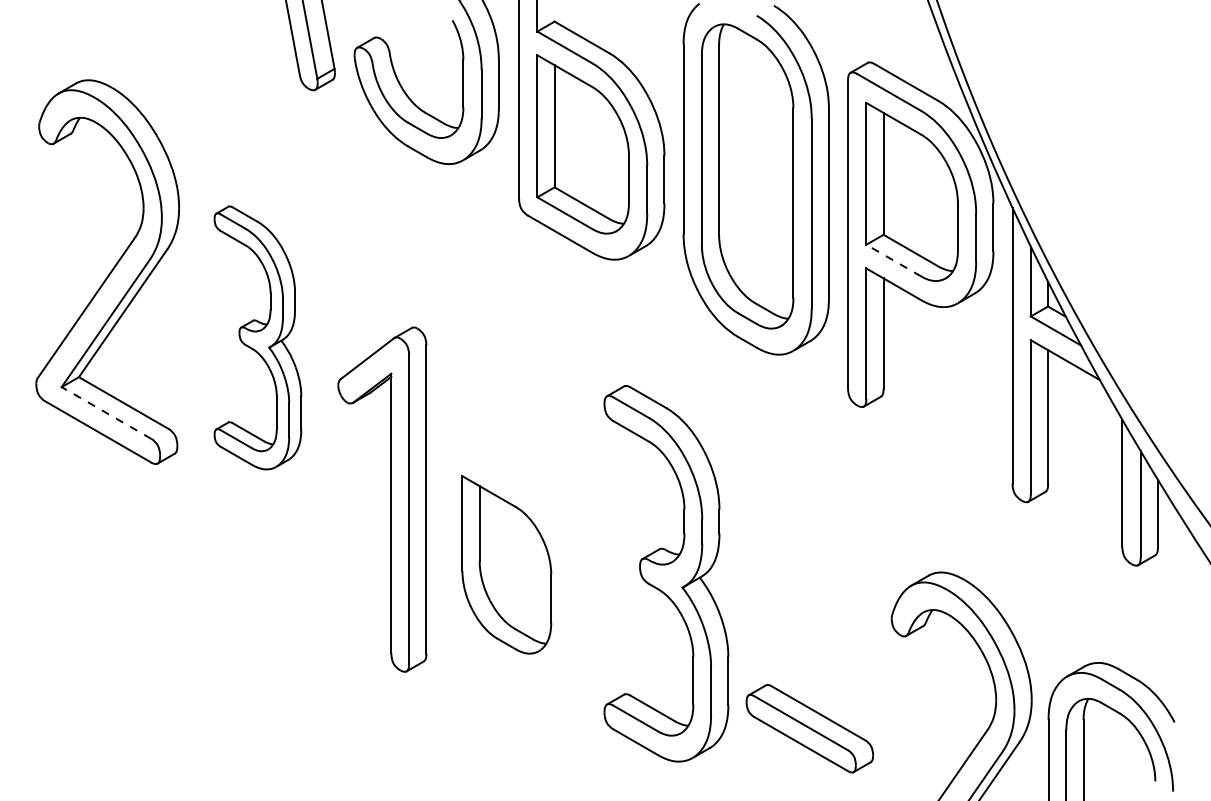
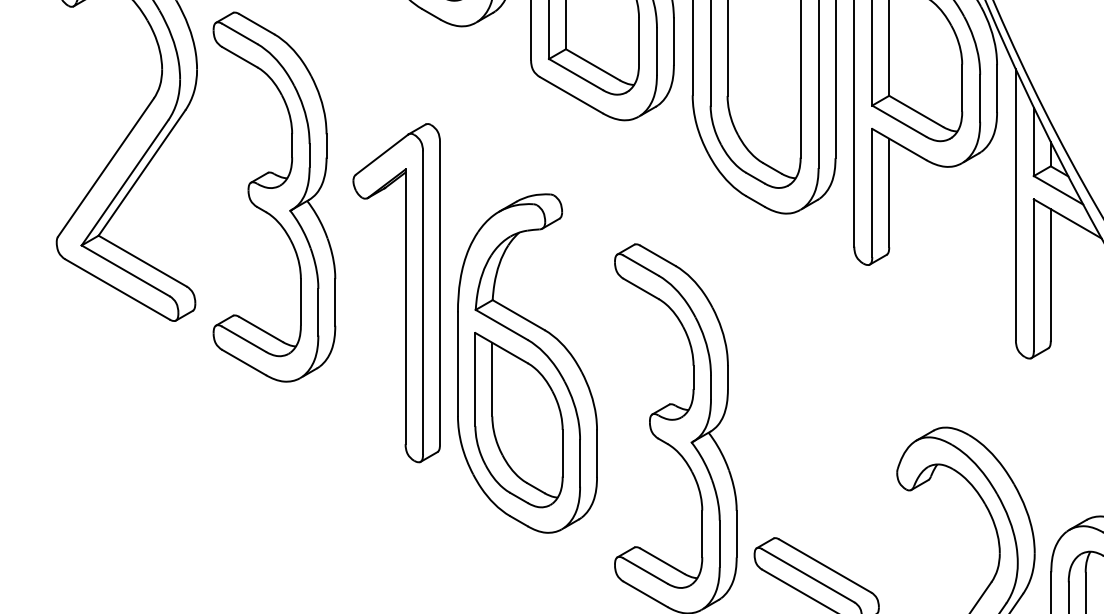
line: (893, 260) -> (898, 121), dashed -> solid
part: (257, 337) -> (274, 196), size x1.43
line: (106, 412) -> (125, 270), dashed -> solid
part: (390, 499) -> (404, 293), moved
part: (515, 507) -> (527, 363), added

